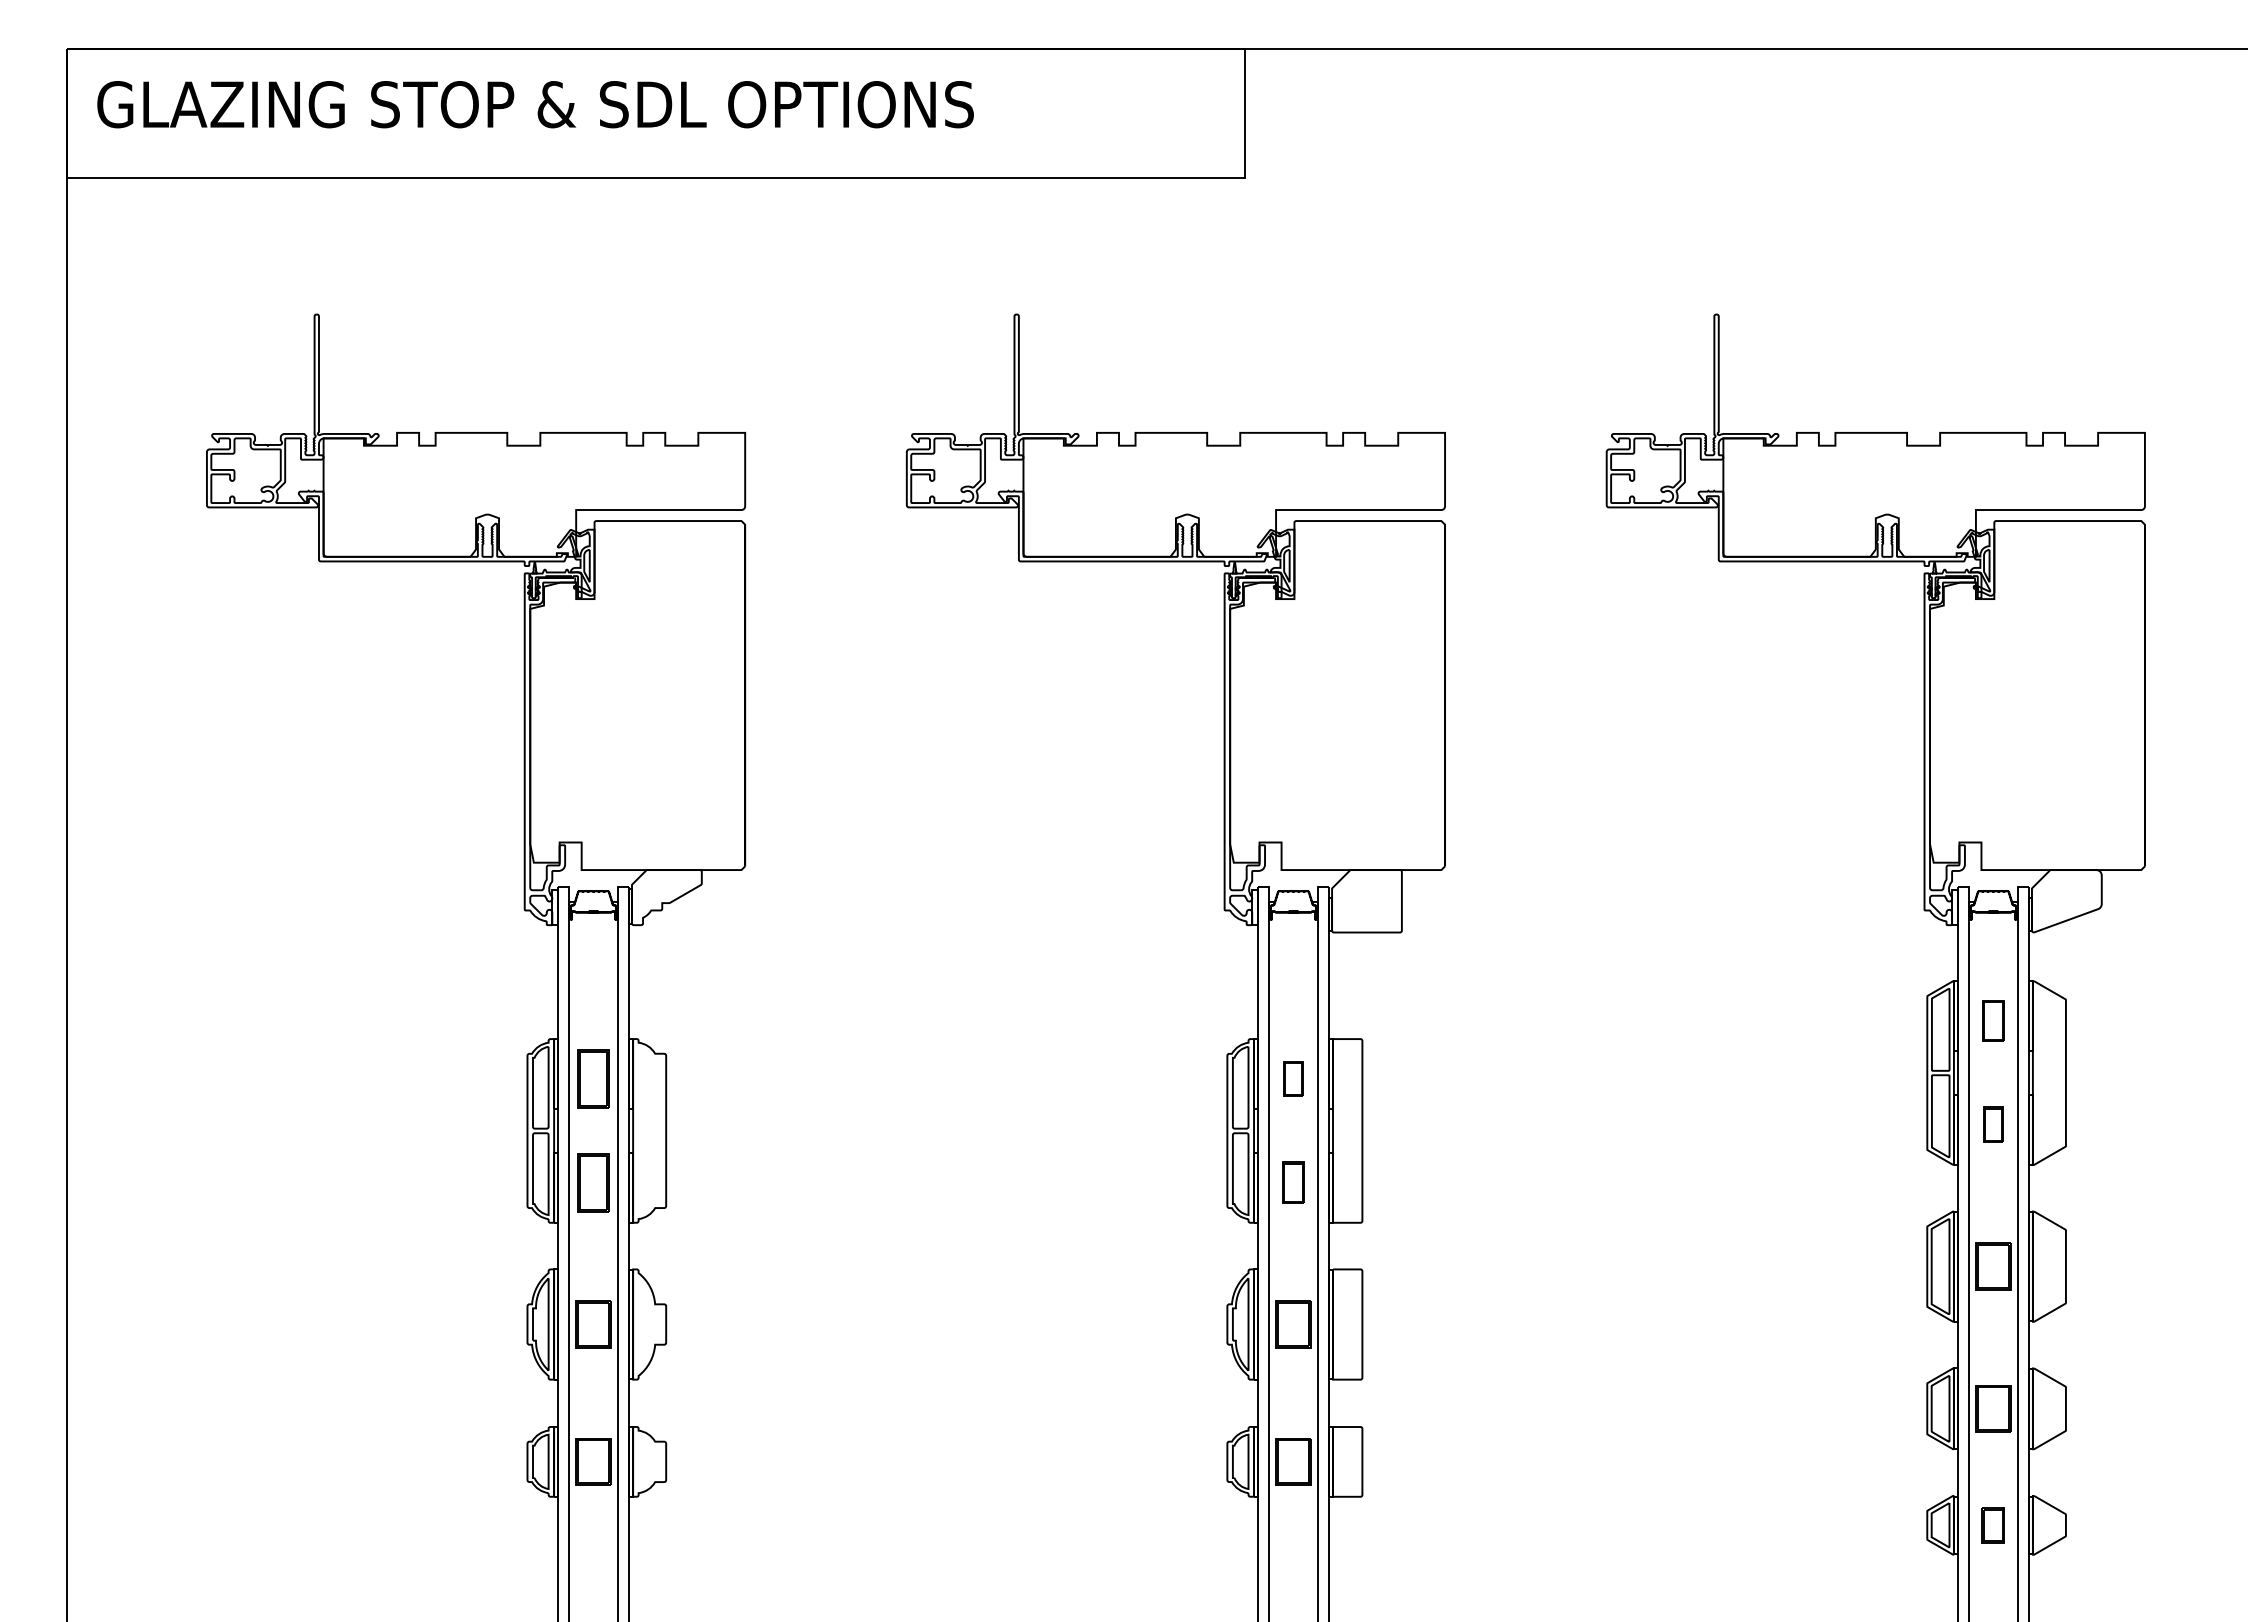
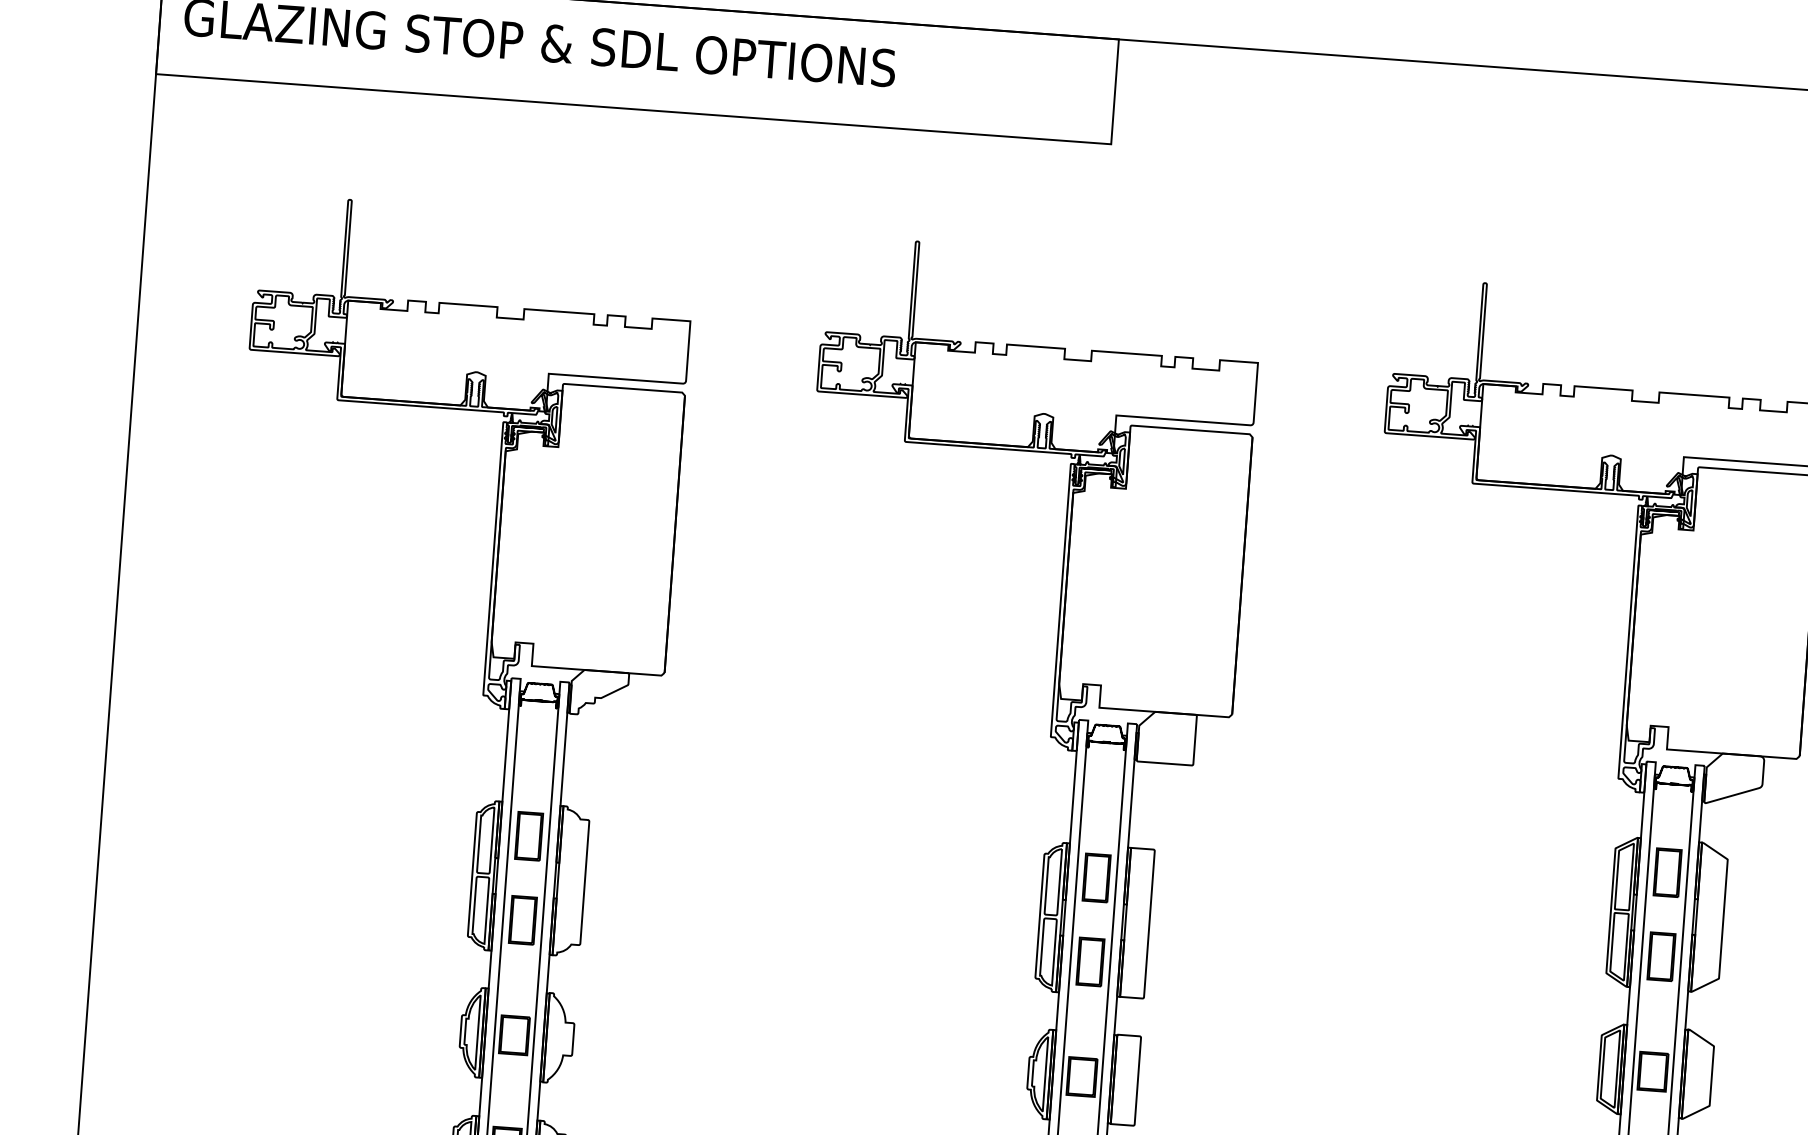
part: (1993, 1020) -> (1667, 872), size x1.43
part: (1293, 1078) -> (1096, 877), size x1.67
part: (1993, 1124) -> (1661, 956), size x1.67
part: (1293, 1182) -> (1090, 961), size x1.43

